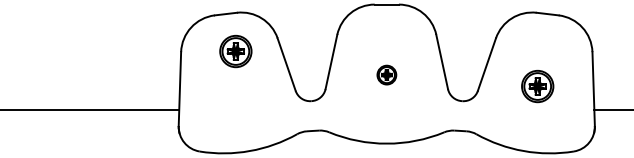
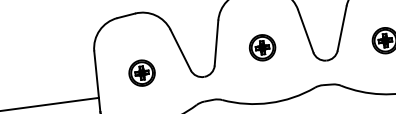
part: (235, 51) -> (141, 73), moved
part: (386, 74) -> (262, 47), size x1.67

